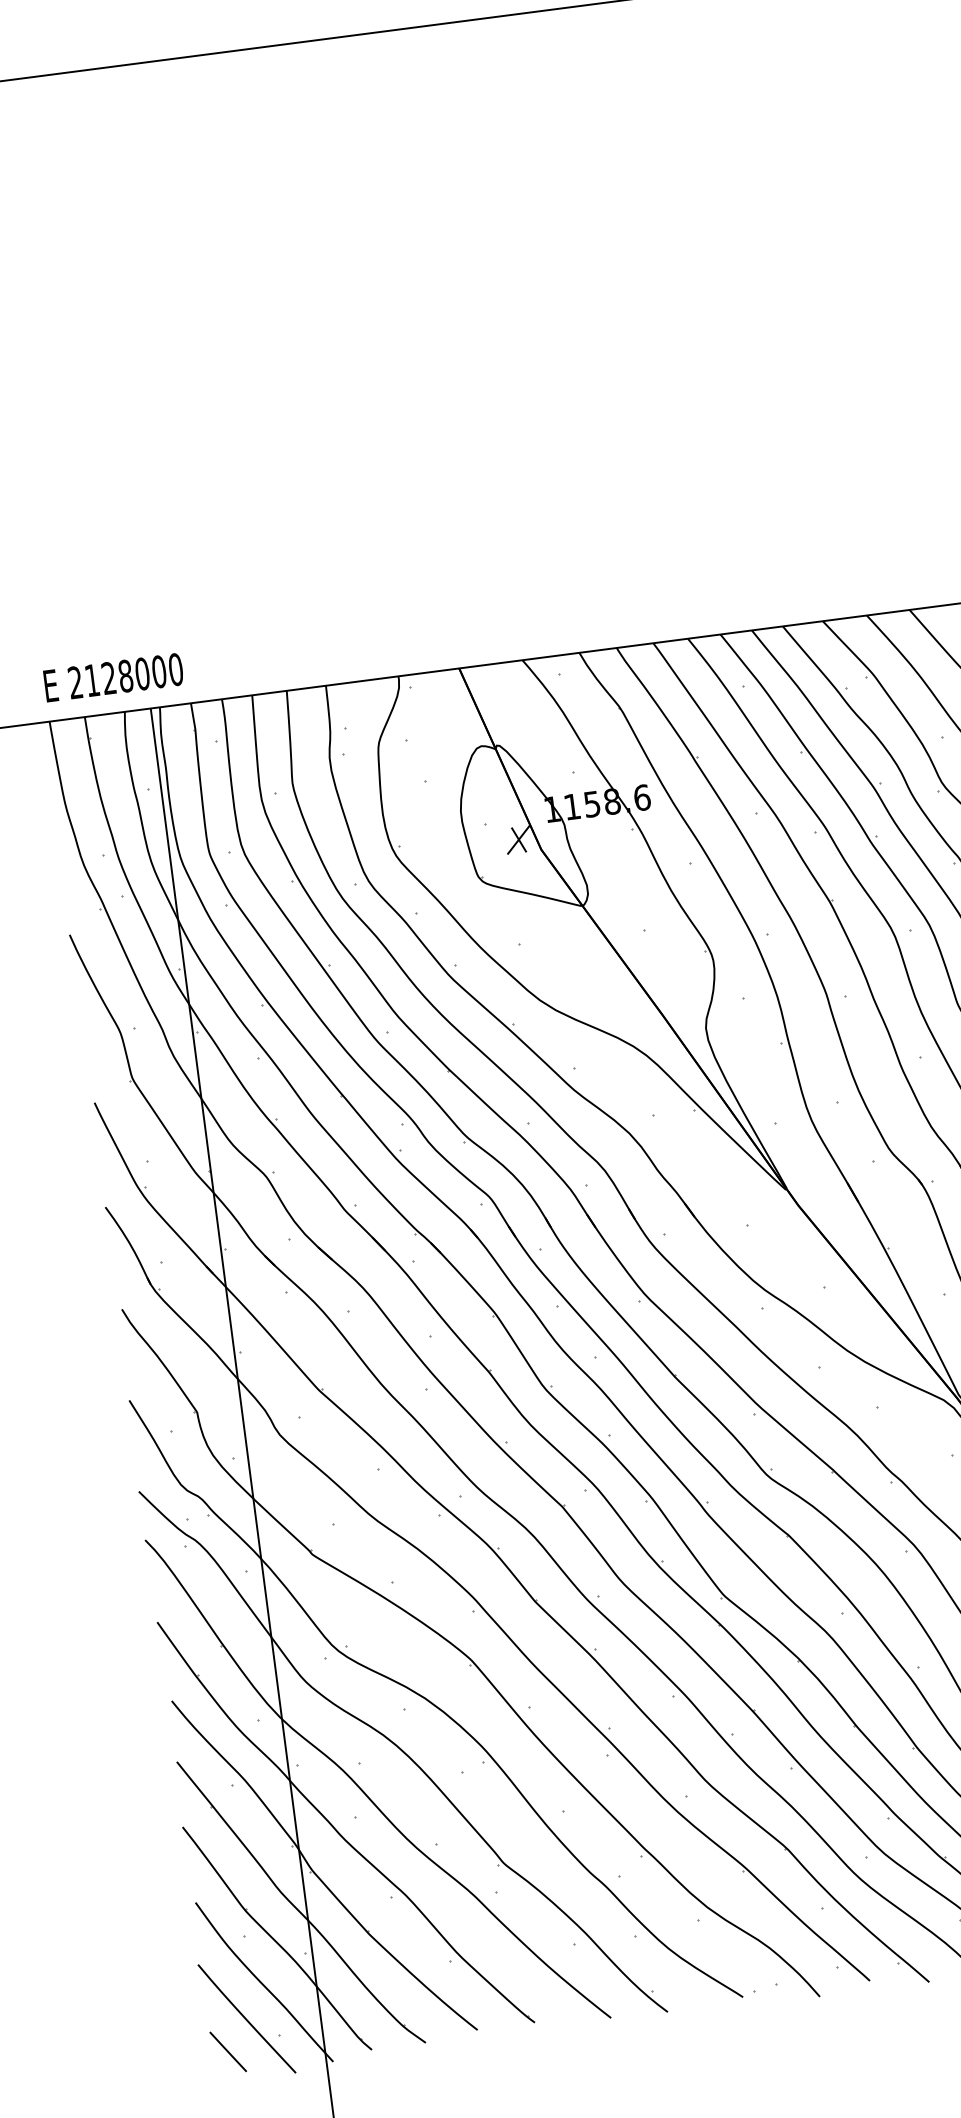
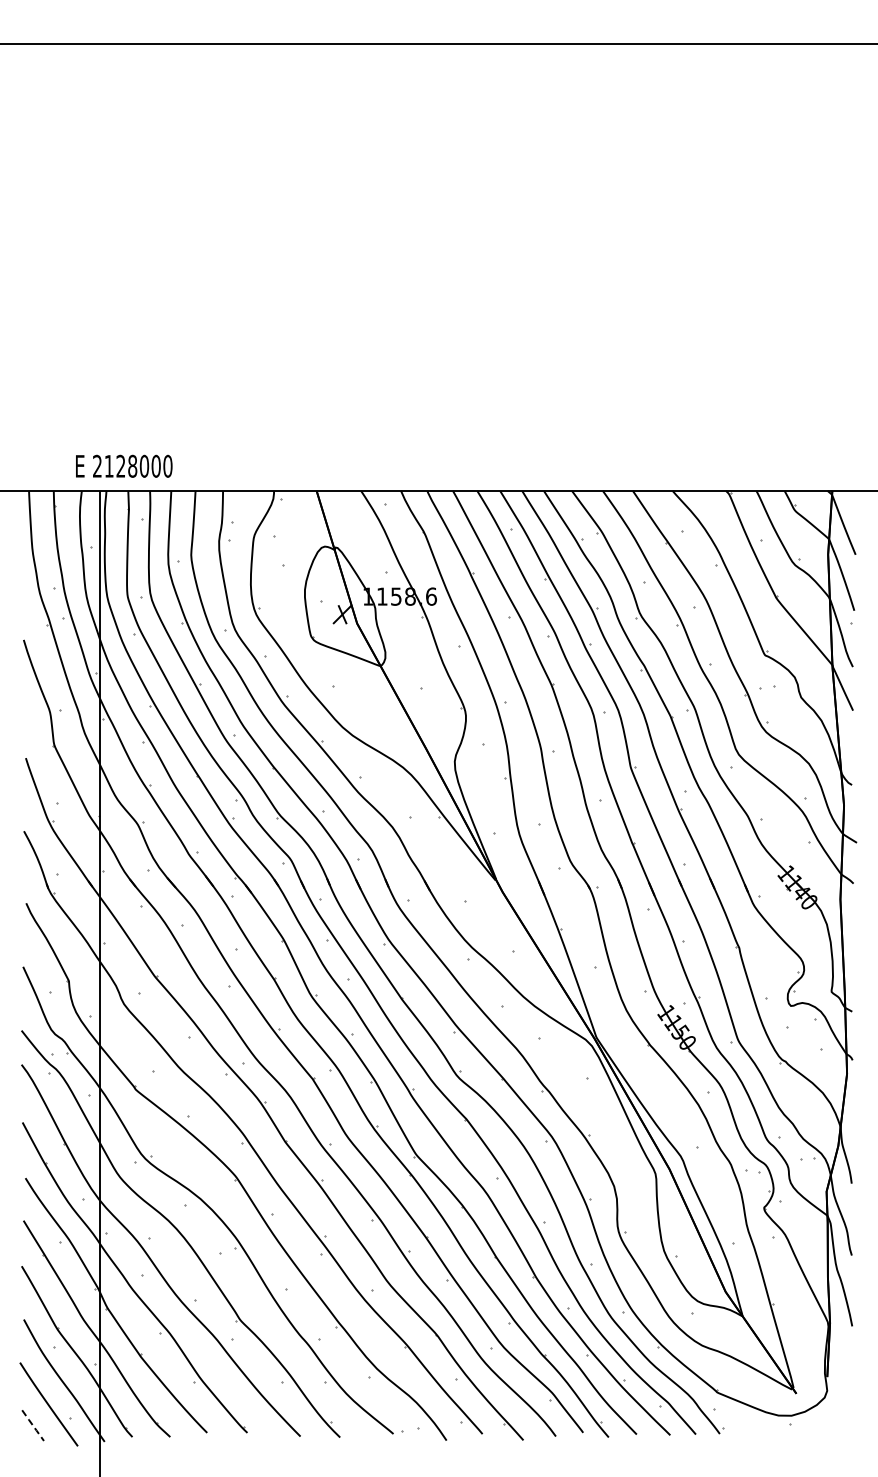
text: (113, 676) -> (124, 465), moved
line: (228, 2051) -> (33, 1425), solid -> dashed

